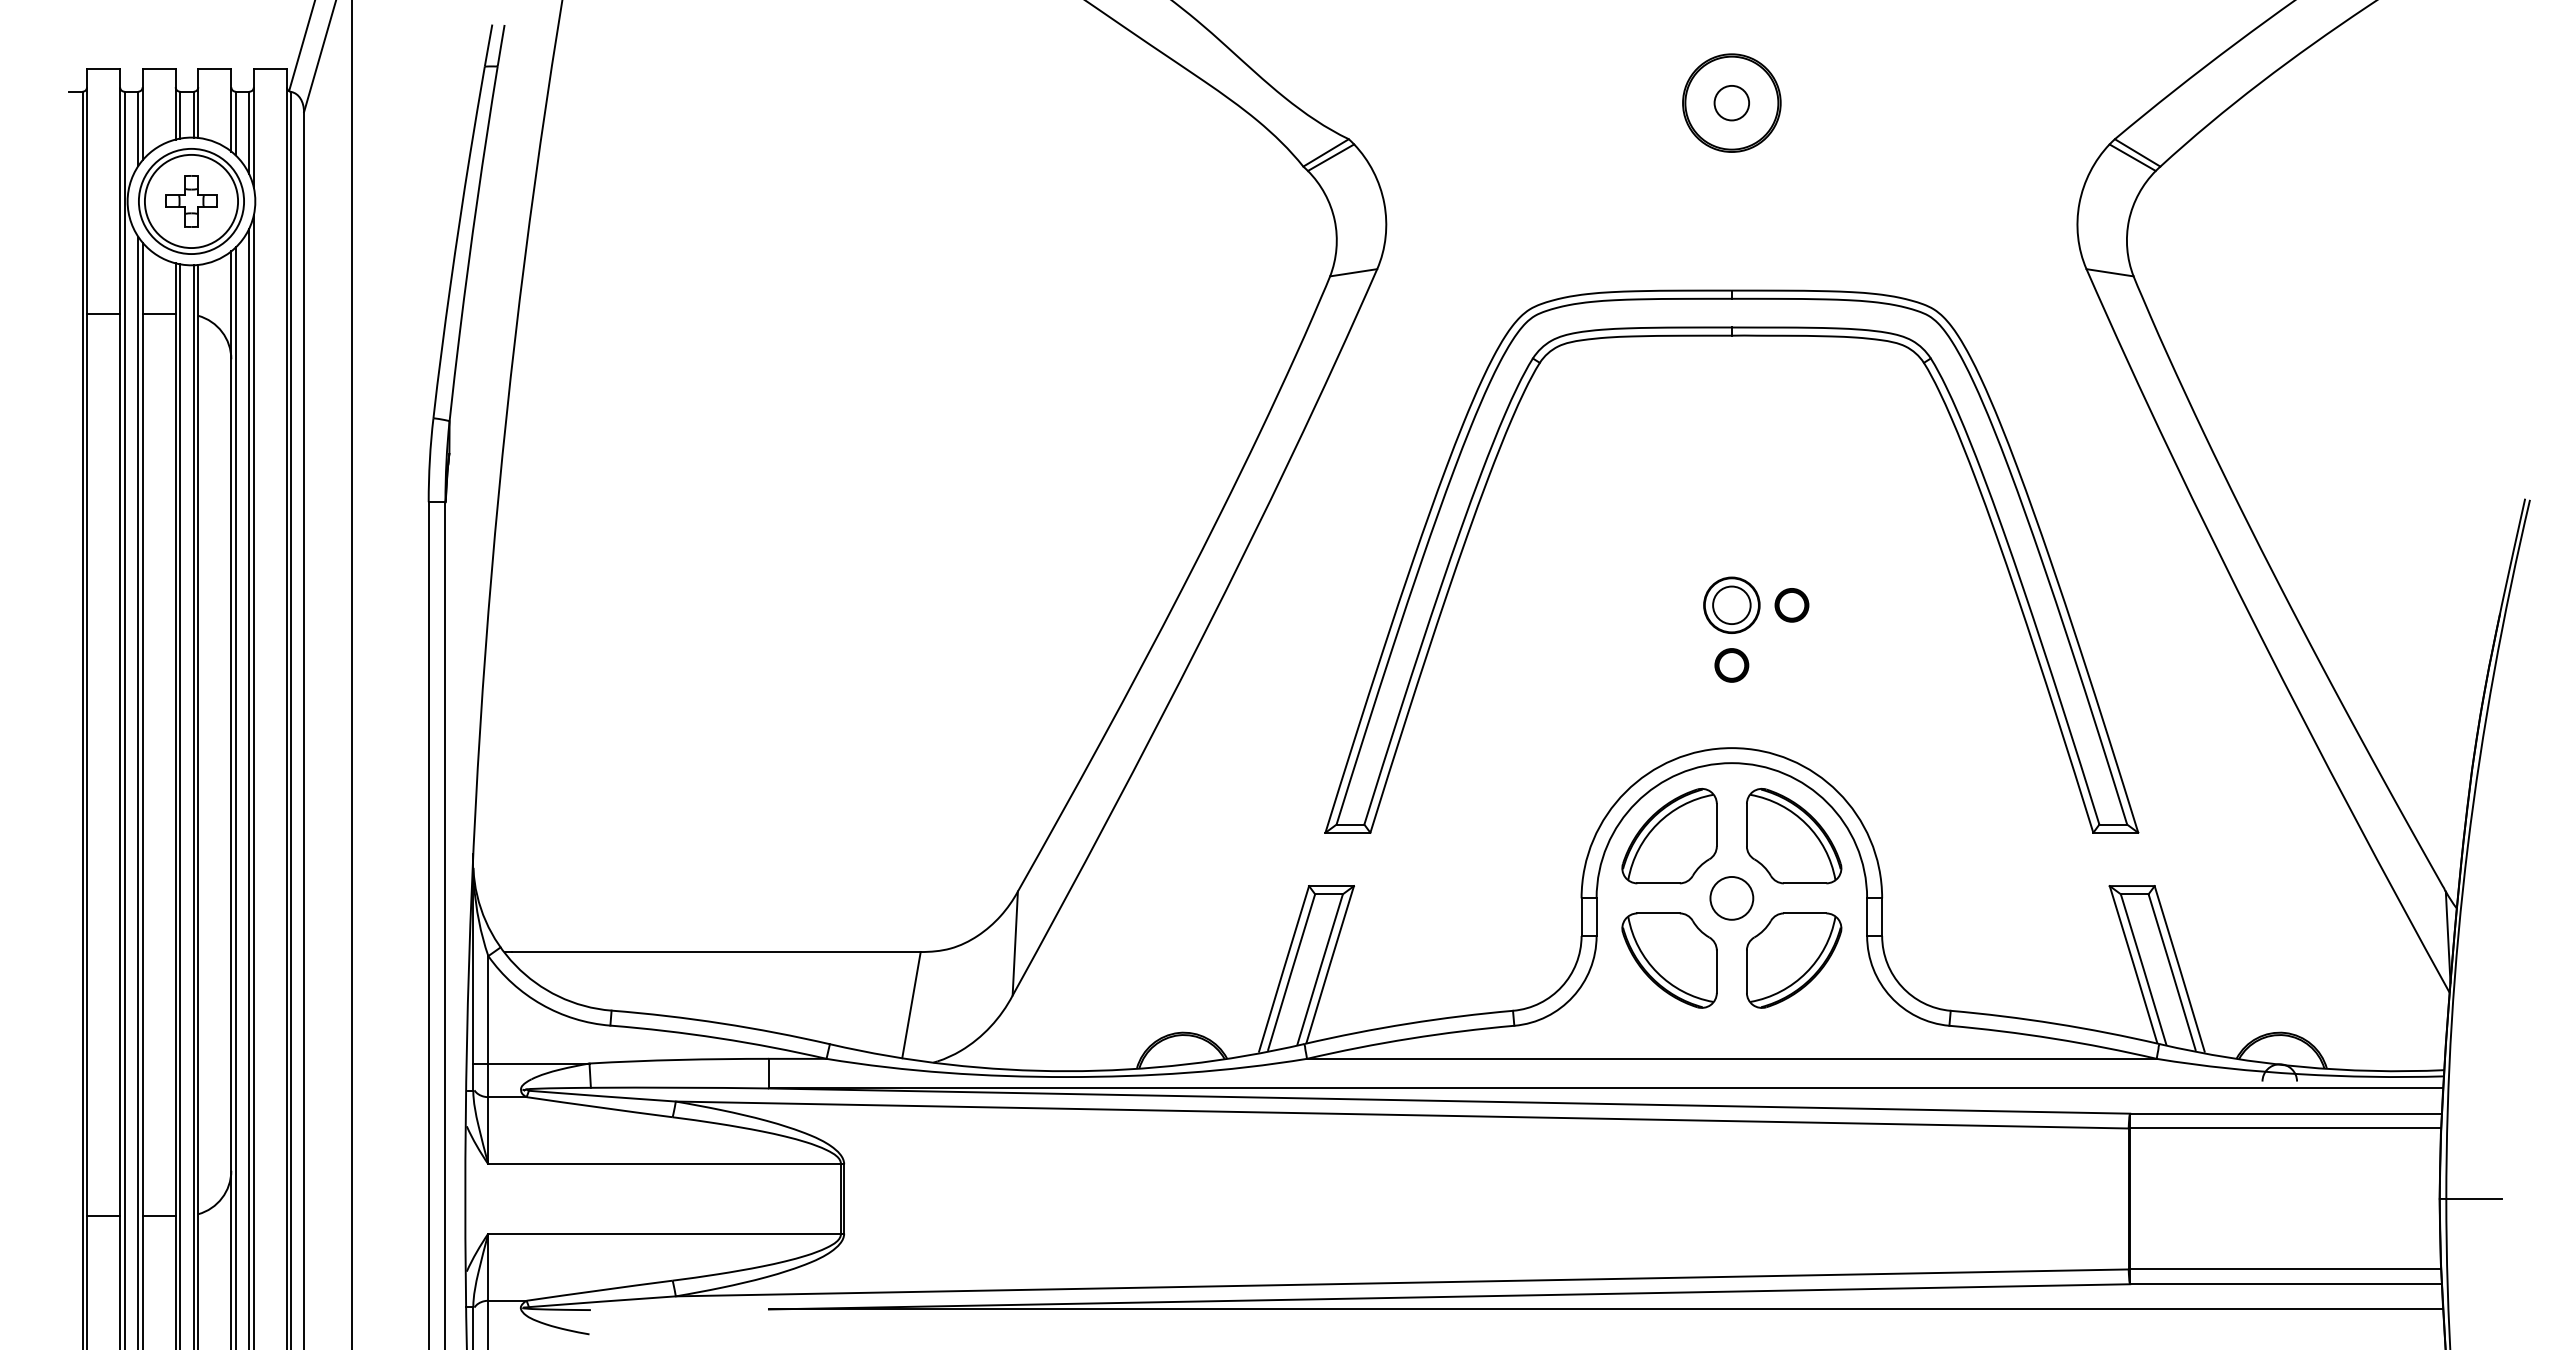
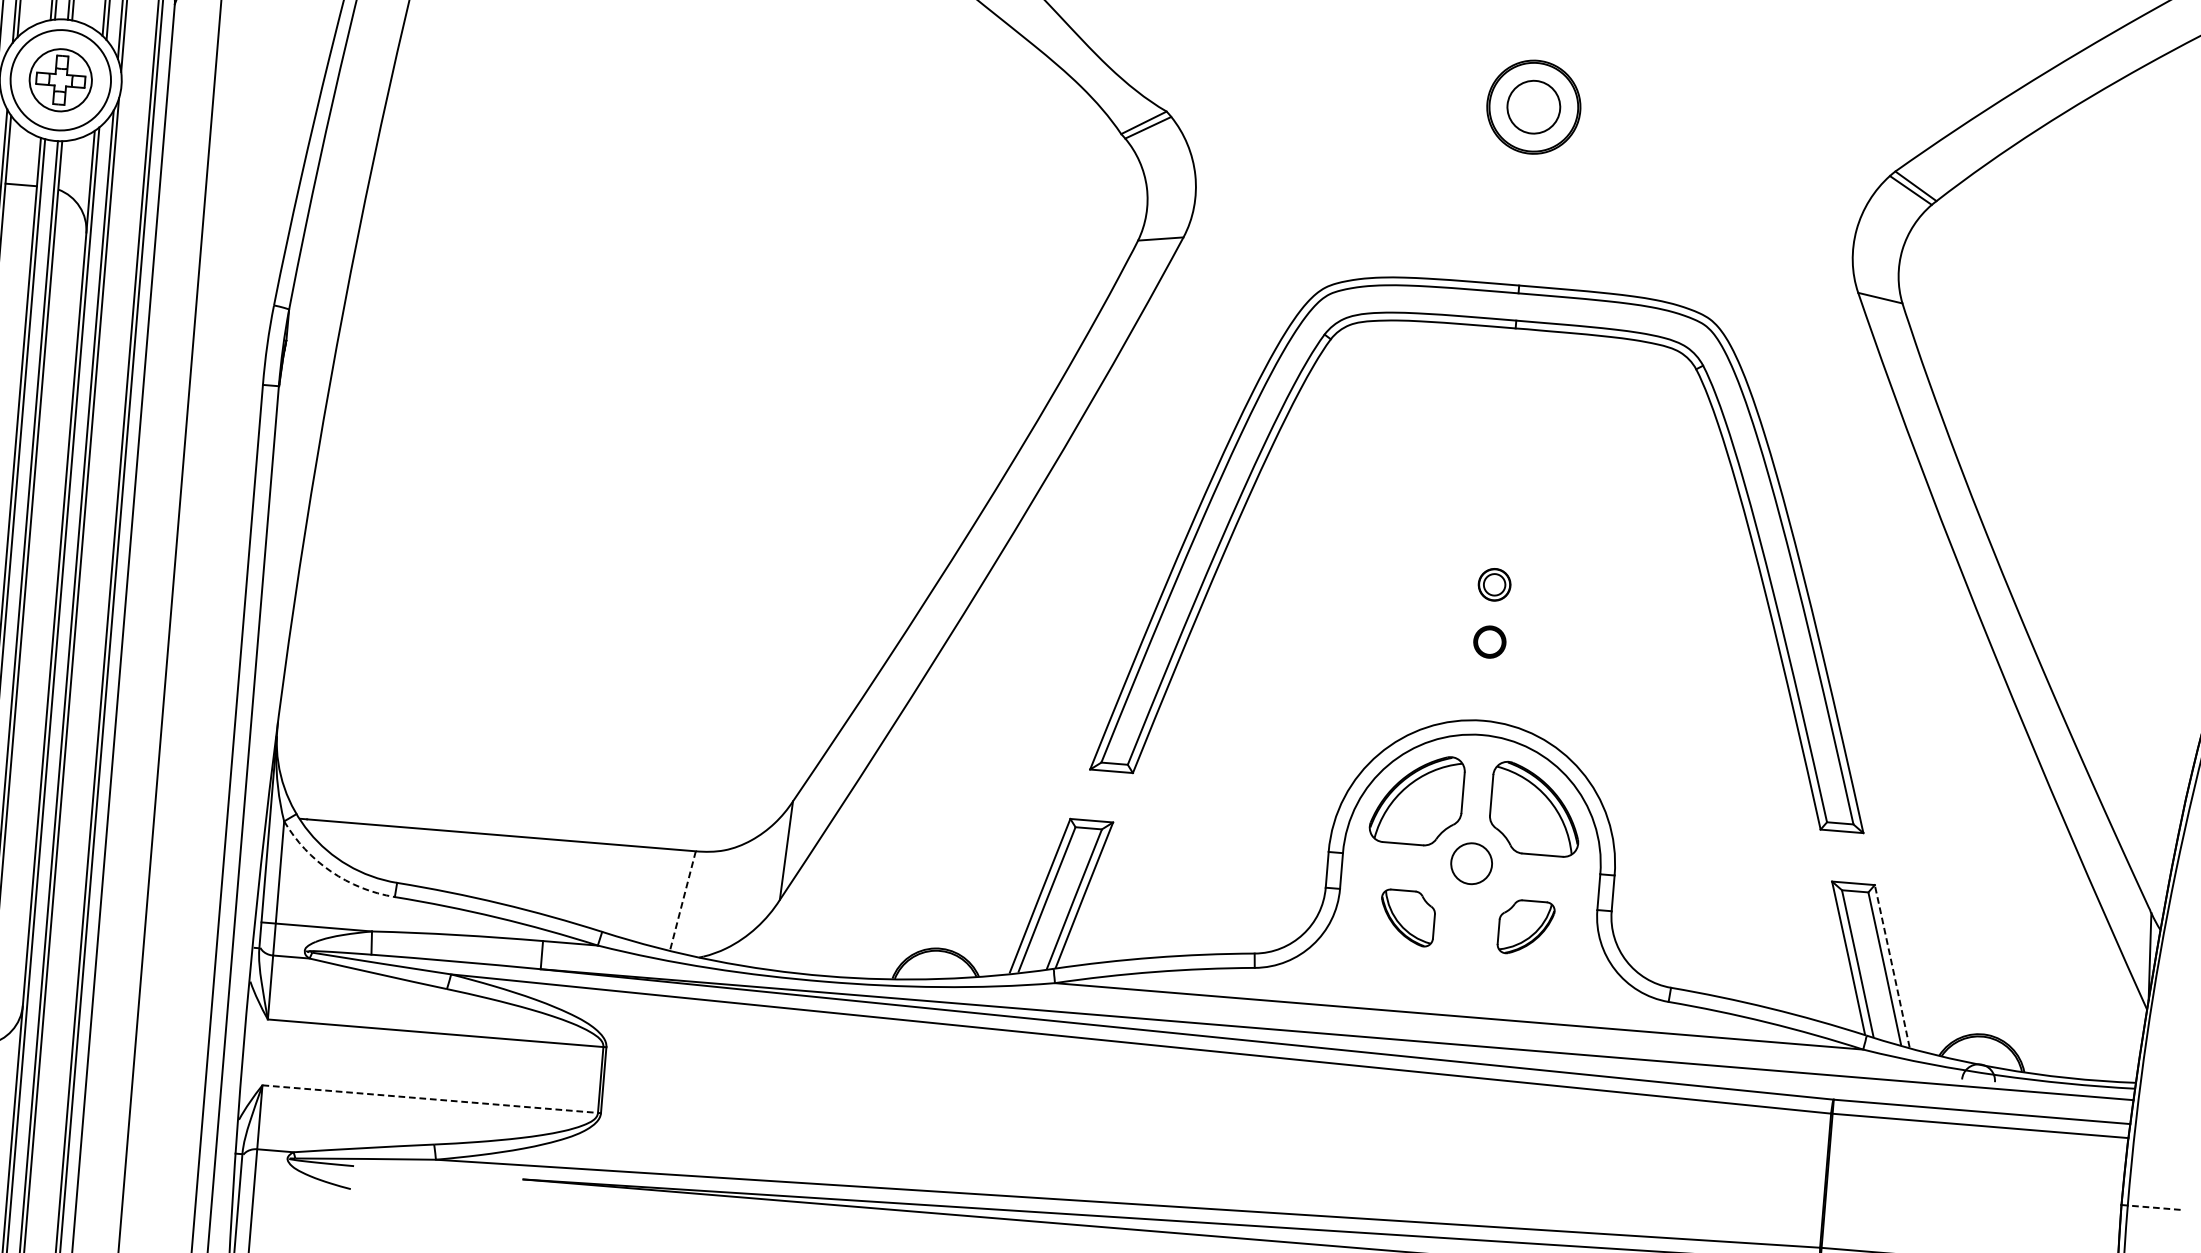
circle: (1731, 102) -> (1533, 106), size x1.6
circle: (191, 201) -> (60, 80), size x0.7
part: (1731, 604) -> (1494, 584), size x0.6
part: (1791, 605) -> (1551, 589), removed
part: (1669, 960) -> (1407, 917), size x0.6
part: (1794, 960) -> (1526, 927), size x0.6
arc: (2179, 969) -> (1891, 966), solid -> dashed
arc: (541, 1004) -> (330, 871), solid -> dashed
line: (911, 1005) -> (682, 901), solid -> dashed
line: (2474, 1198) -> (2154, 1207), solid -> dashed
line: (666, 1233) -> (431, 1099), solid -> dashed

